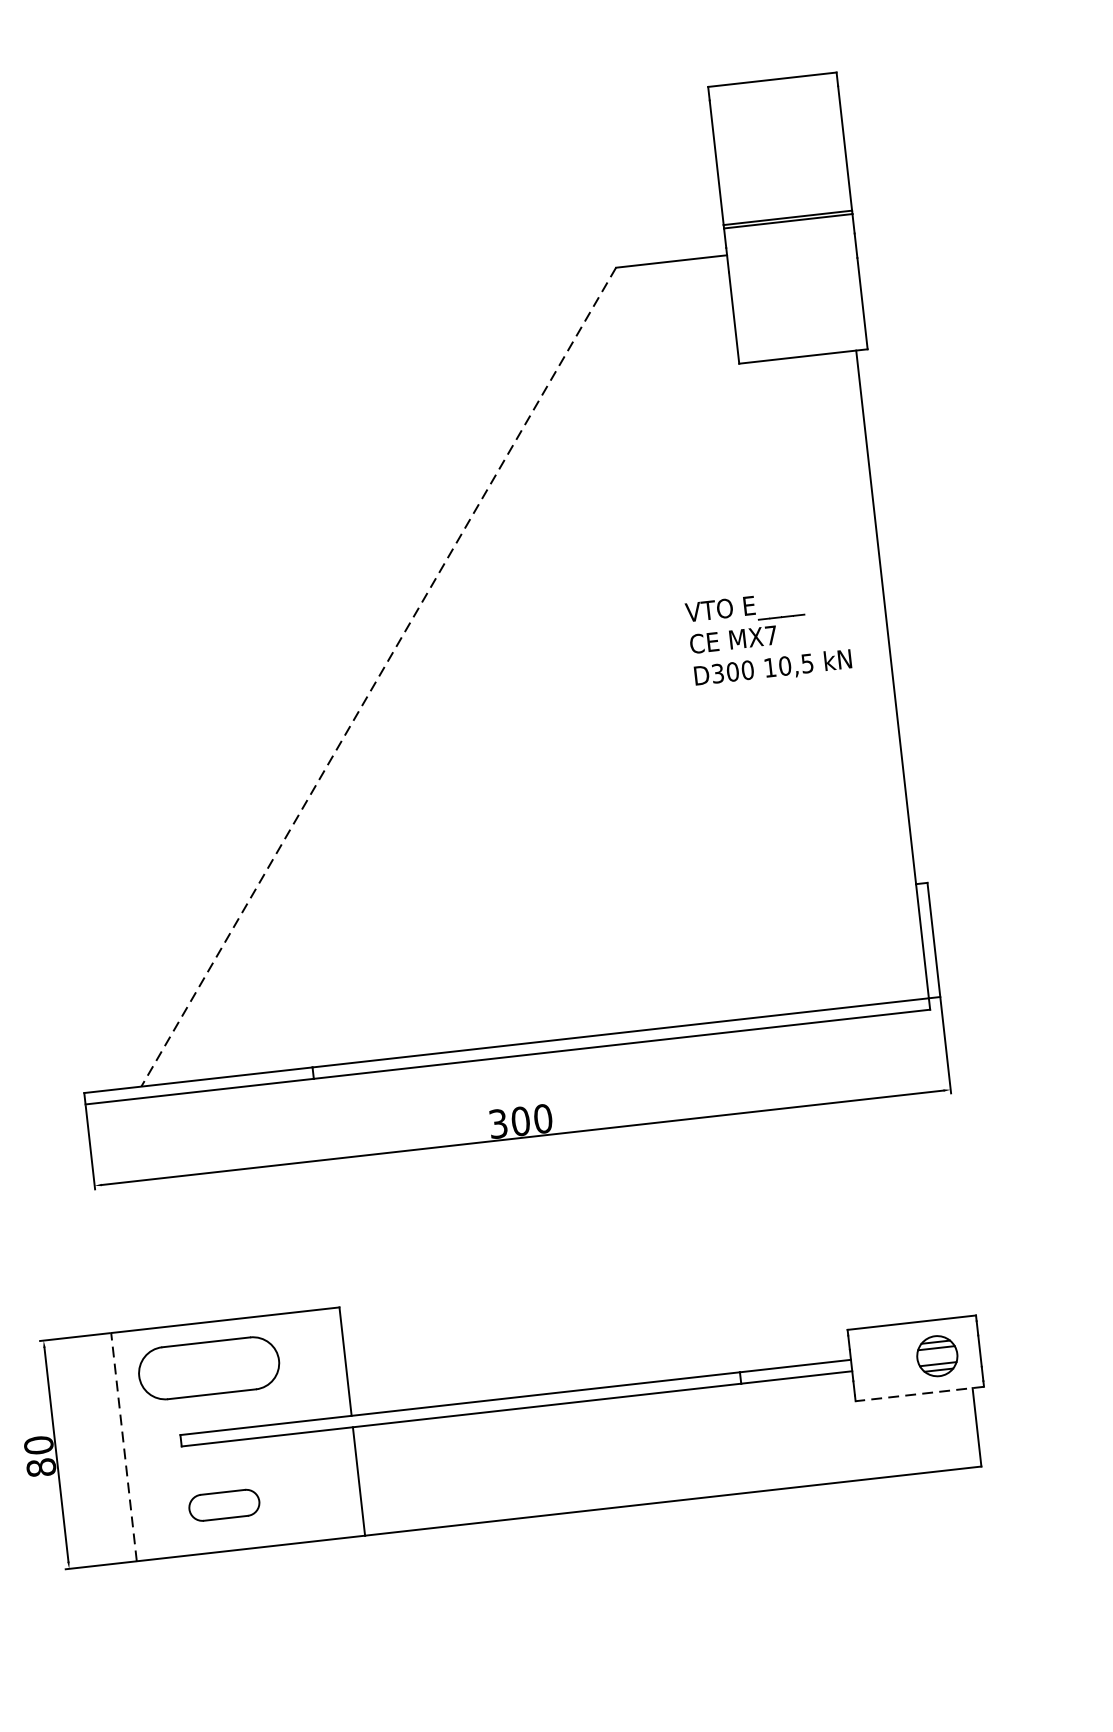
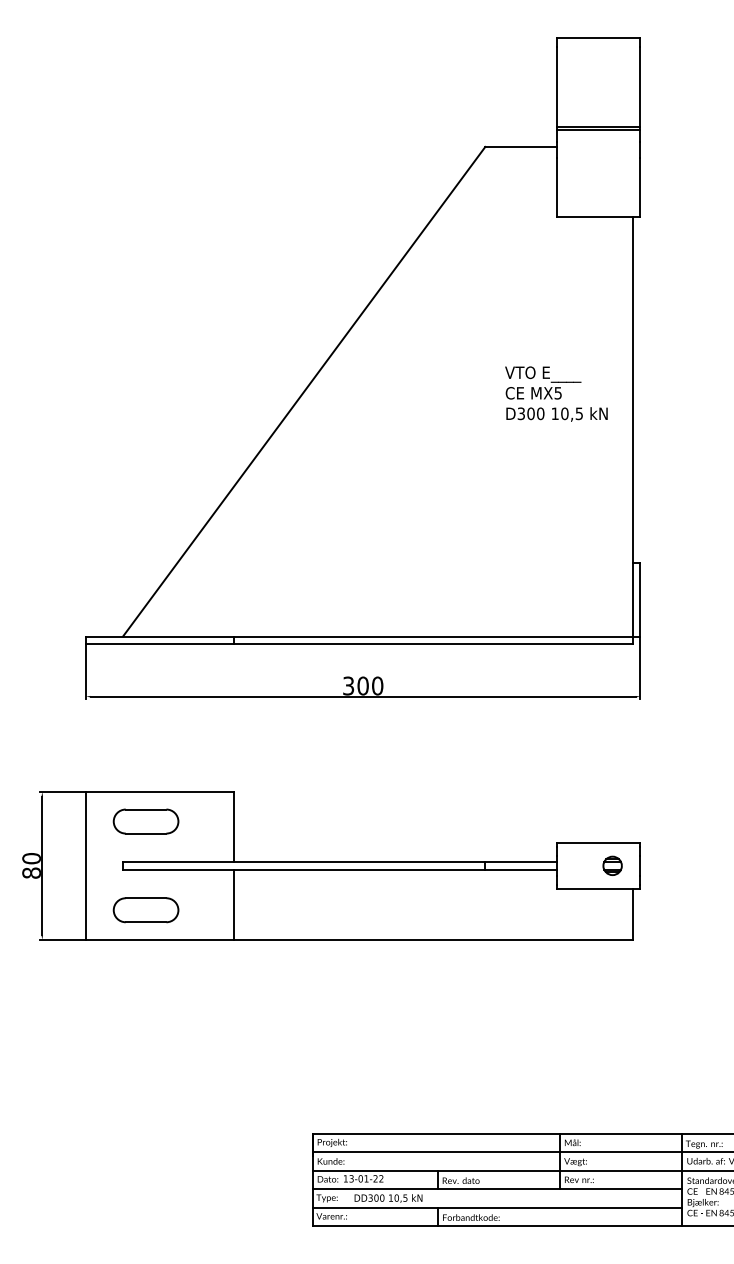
text: (770, 635) -> (557, 393), MX7 -> MX5
line: (379, 676) -> (304, 391), dashed -> solid
part: (936, 1355) -> (612, 865), size x0.71
part: (208, 1368) -> (145, 821), size x0.71
line: (919, 1394) -> (598, 889), dashed -> solid
line: (124, 1446) -> (86, 865), dashed -> solid
part: (223, 1505) -> (145, 910), size x1.43

